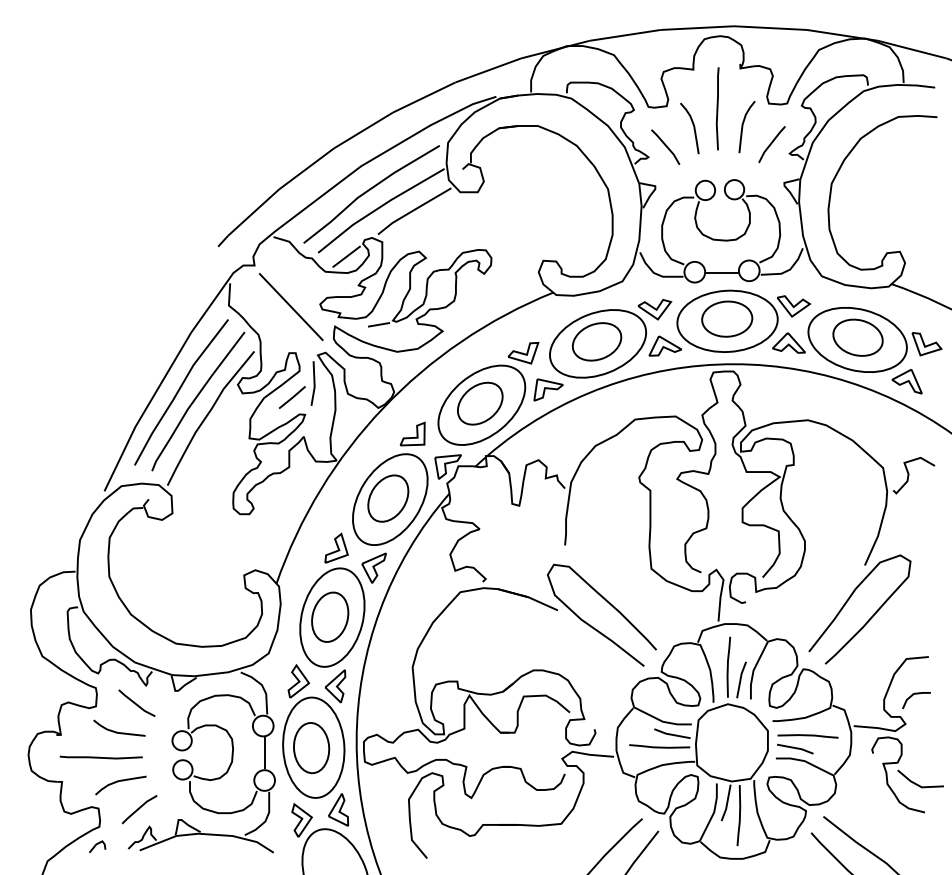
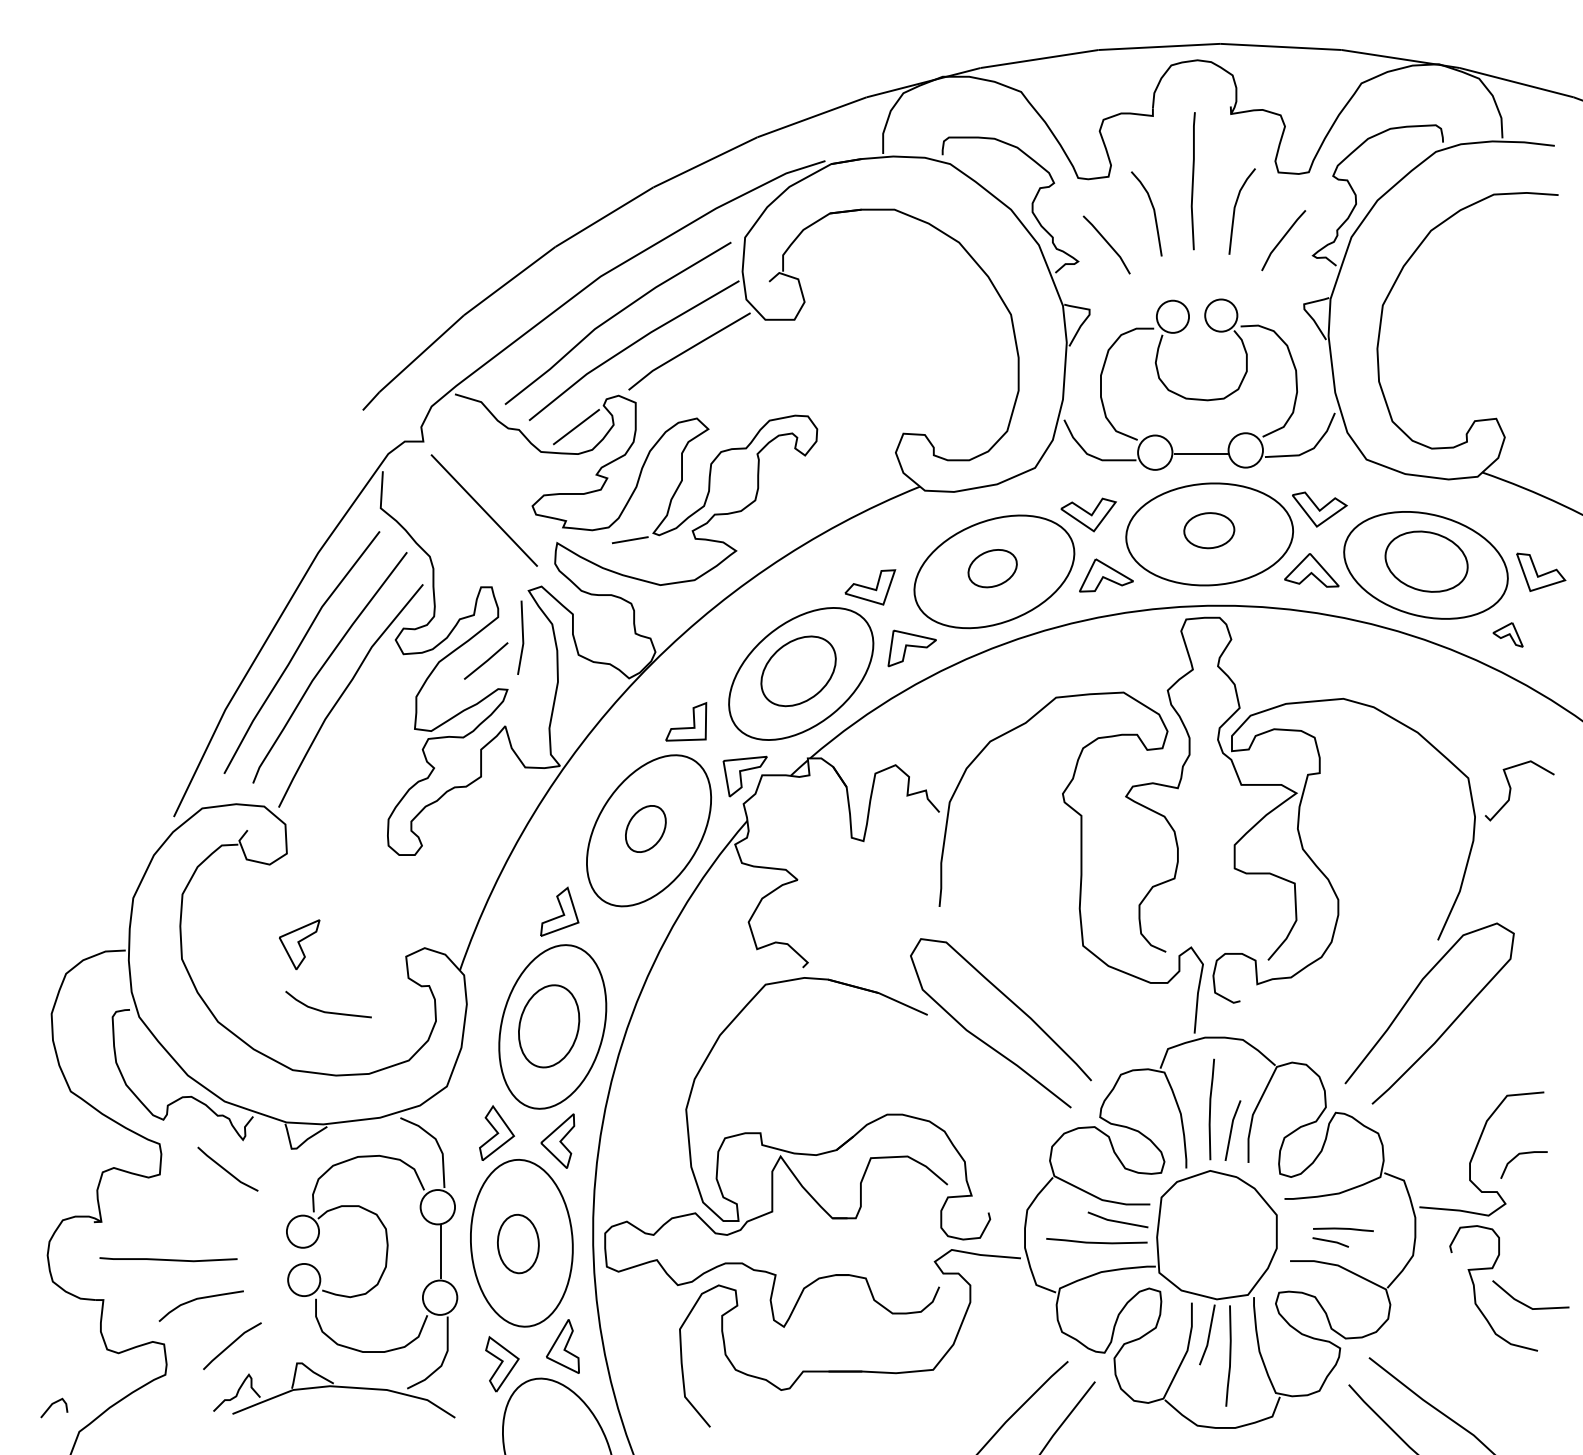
part: (727, 318) -> (1209, 529), size x0.6
part: (596, 341) -> (991, 567), size x0.6
part: (906, 381) -> (1507, 634), size x0.6
part: (388, 498) -> (646, 828), size x0.6
part: (373, 567) -> (298, 943), moved
curve: (117, 731) -> (325, 1010), moved
part: (807, 744) -> (1342, 1237), size x0.6
part: (311, 748) -> (518, 1244), size x0.7
line: (96, 845) -> (52, 1405), moved

